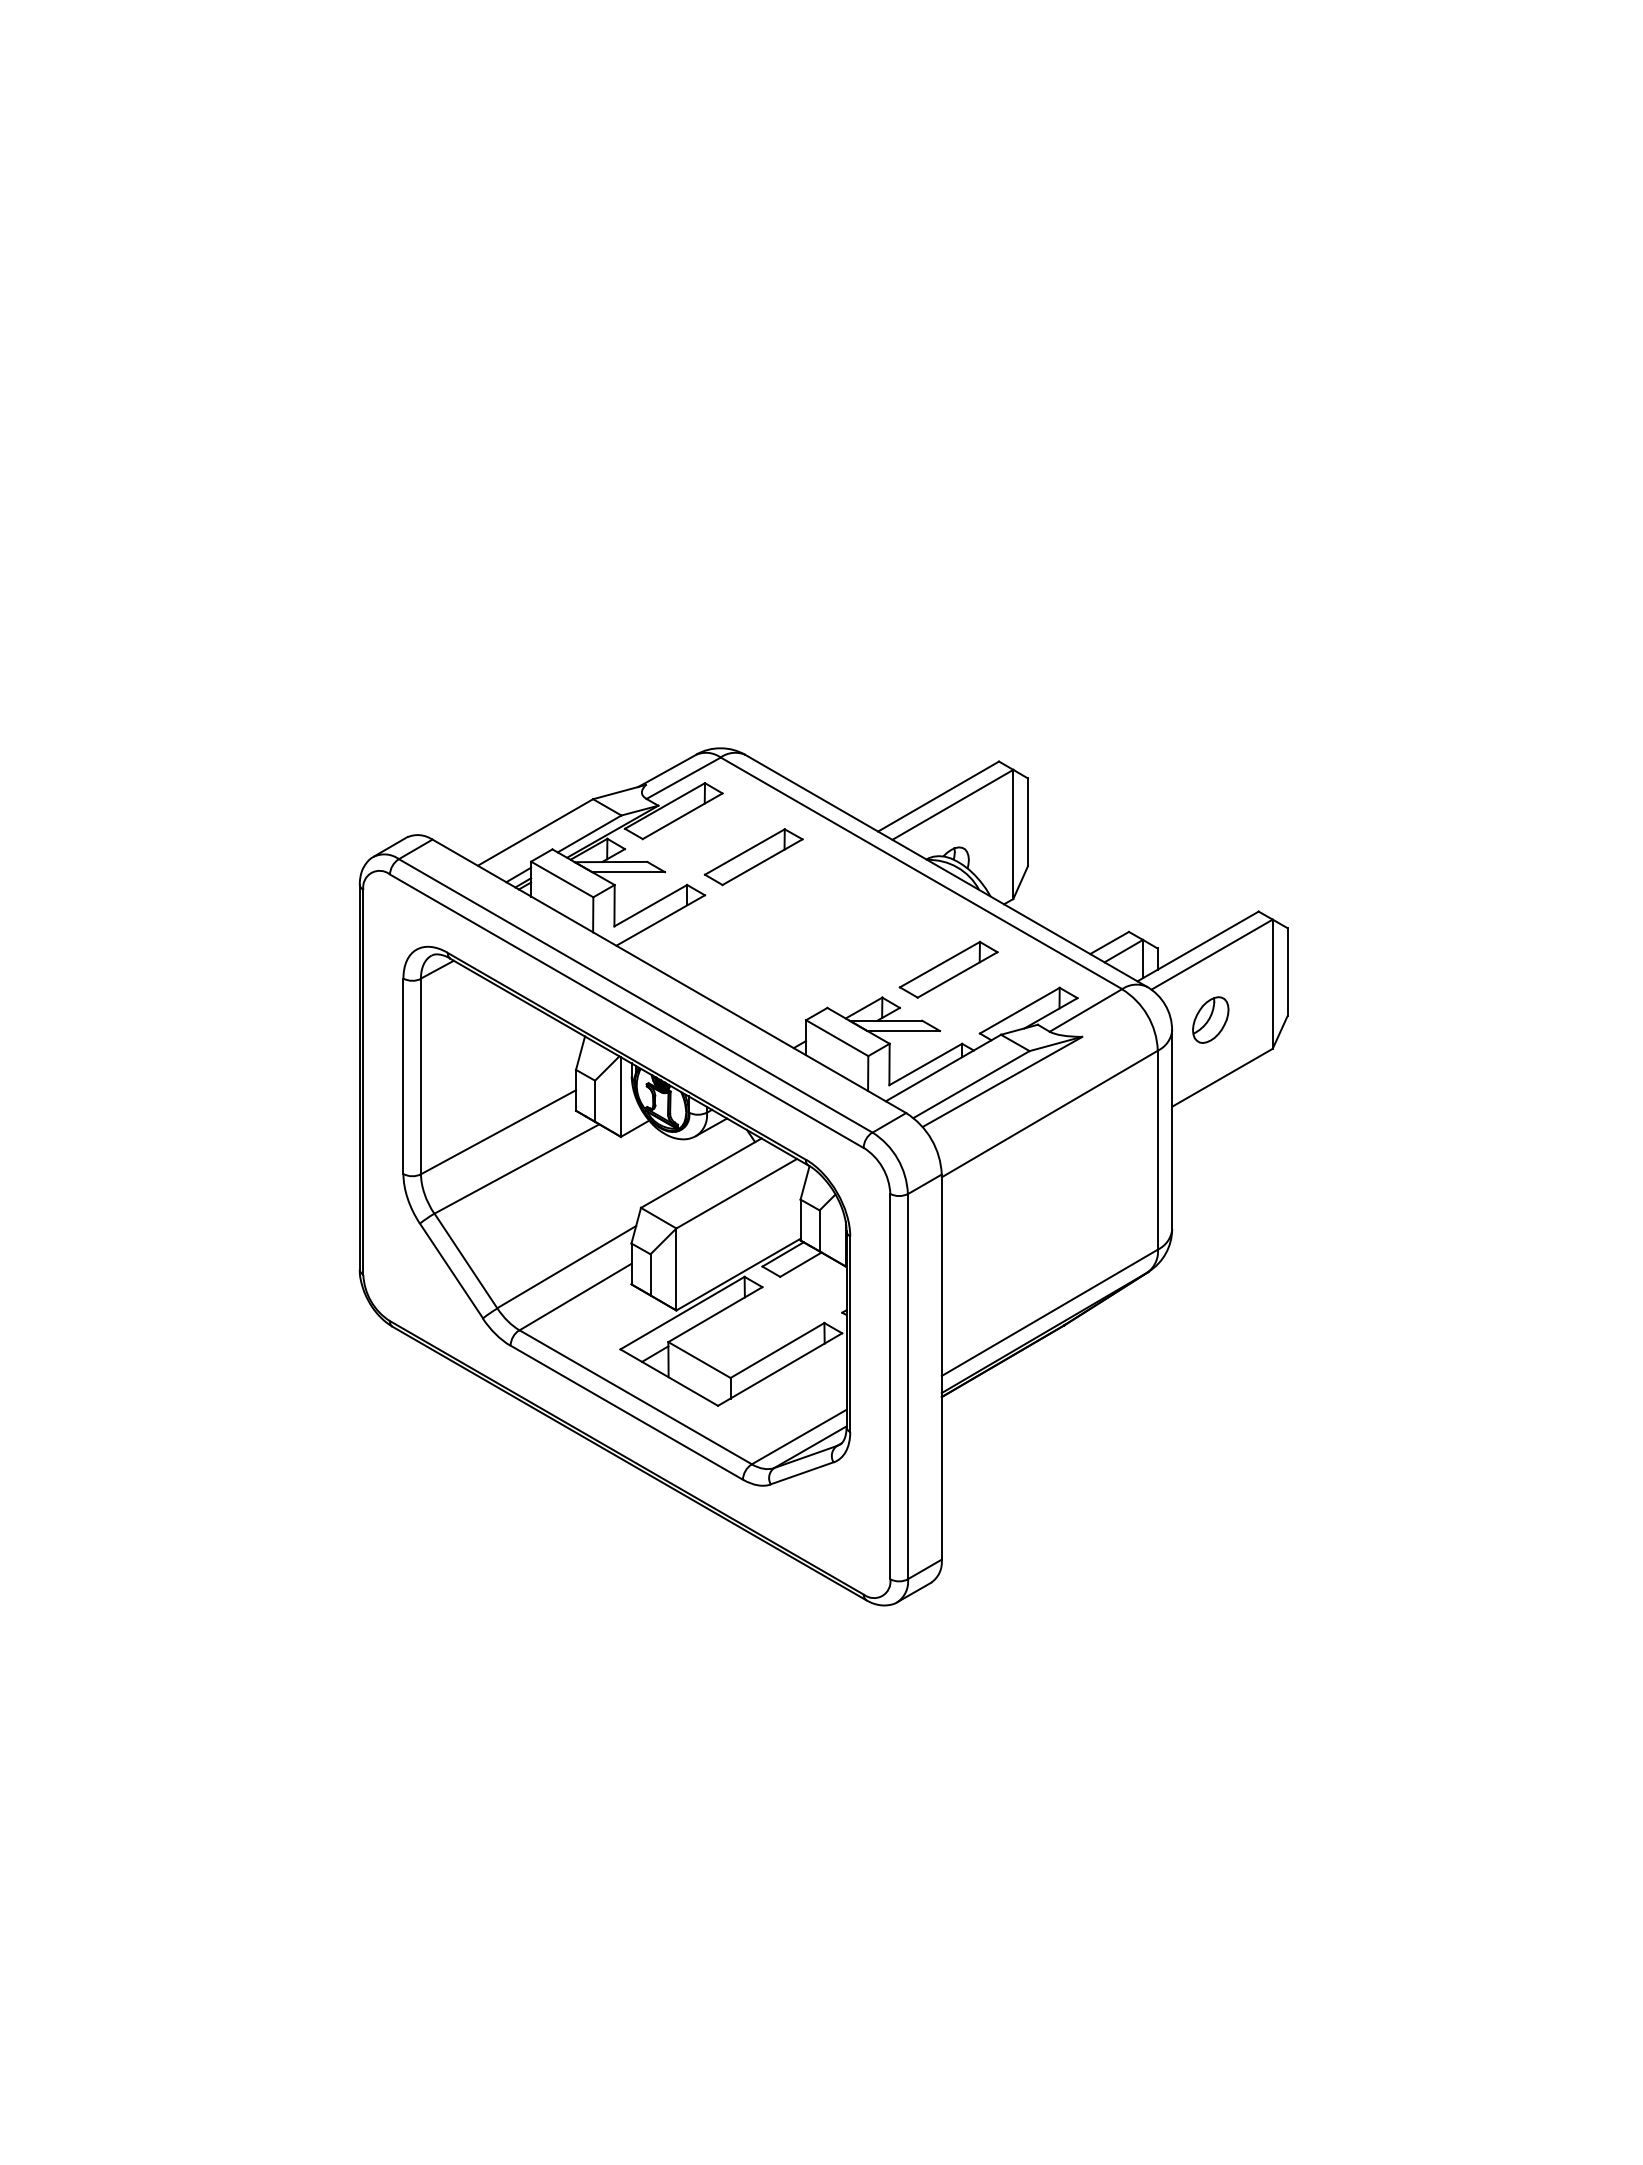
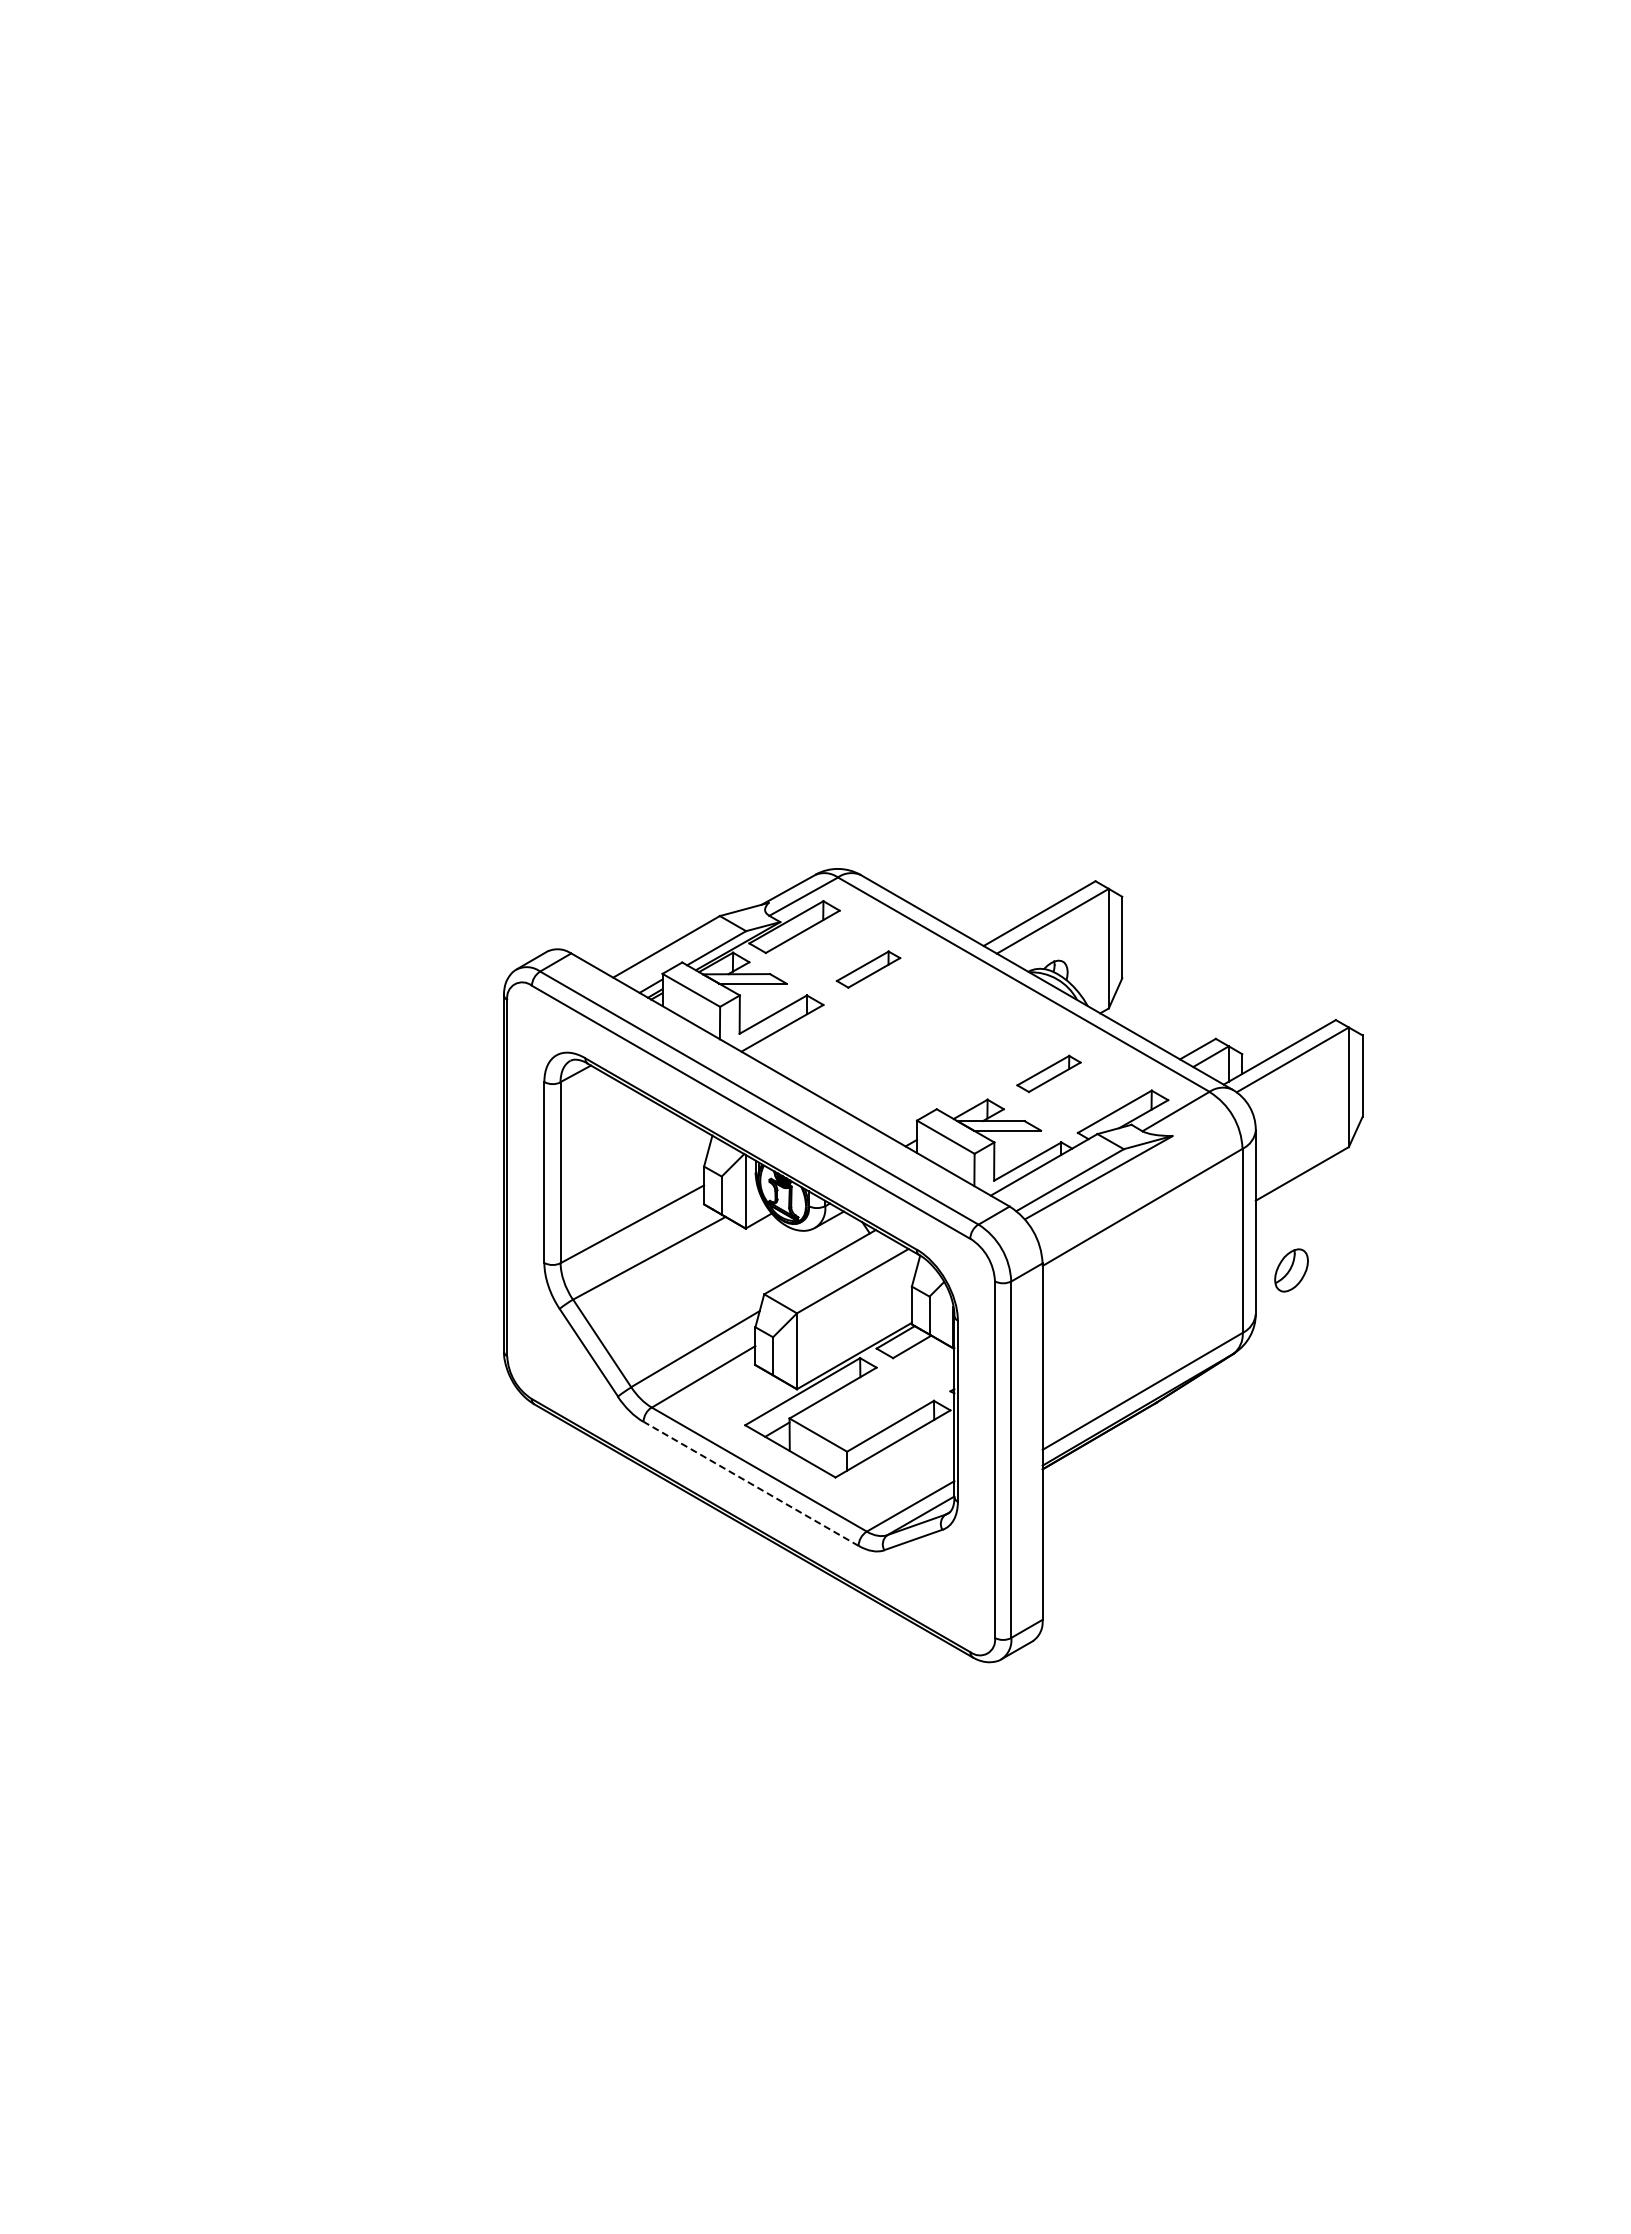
part: (753, 856) -> (868, 969), size x0.7
part: (948, 969) -> (1048, 1073), size x0.7
part: (1210, 1020) -> (1291, 1270), moved
line: (626, 1412) -> (750, 1483), solid -> dashed

